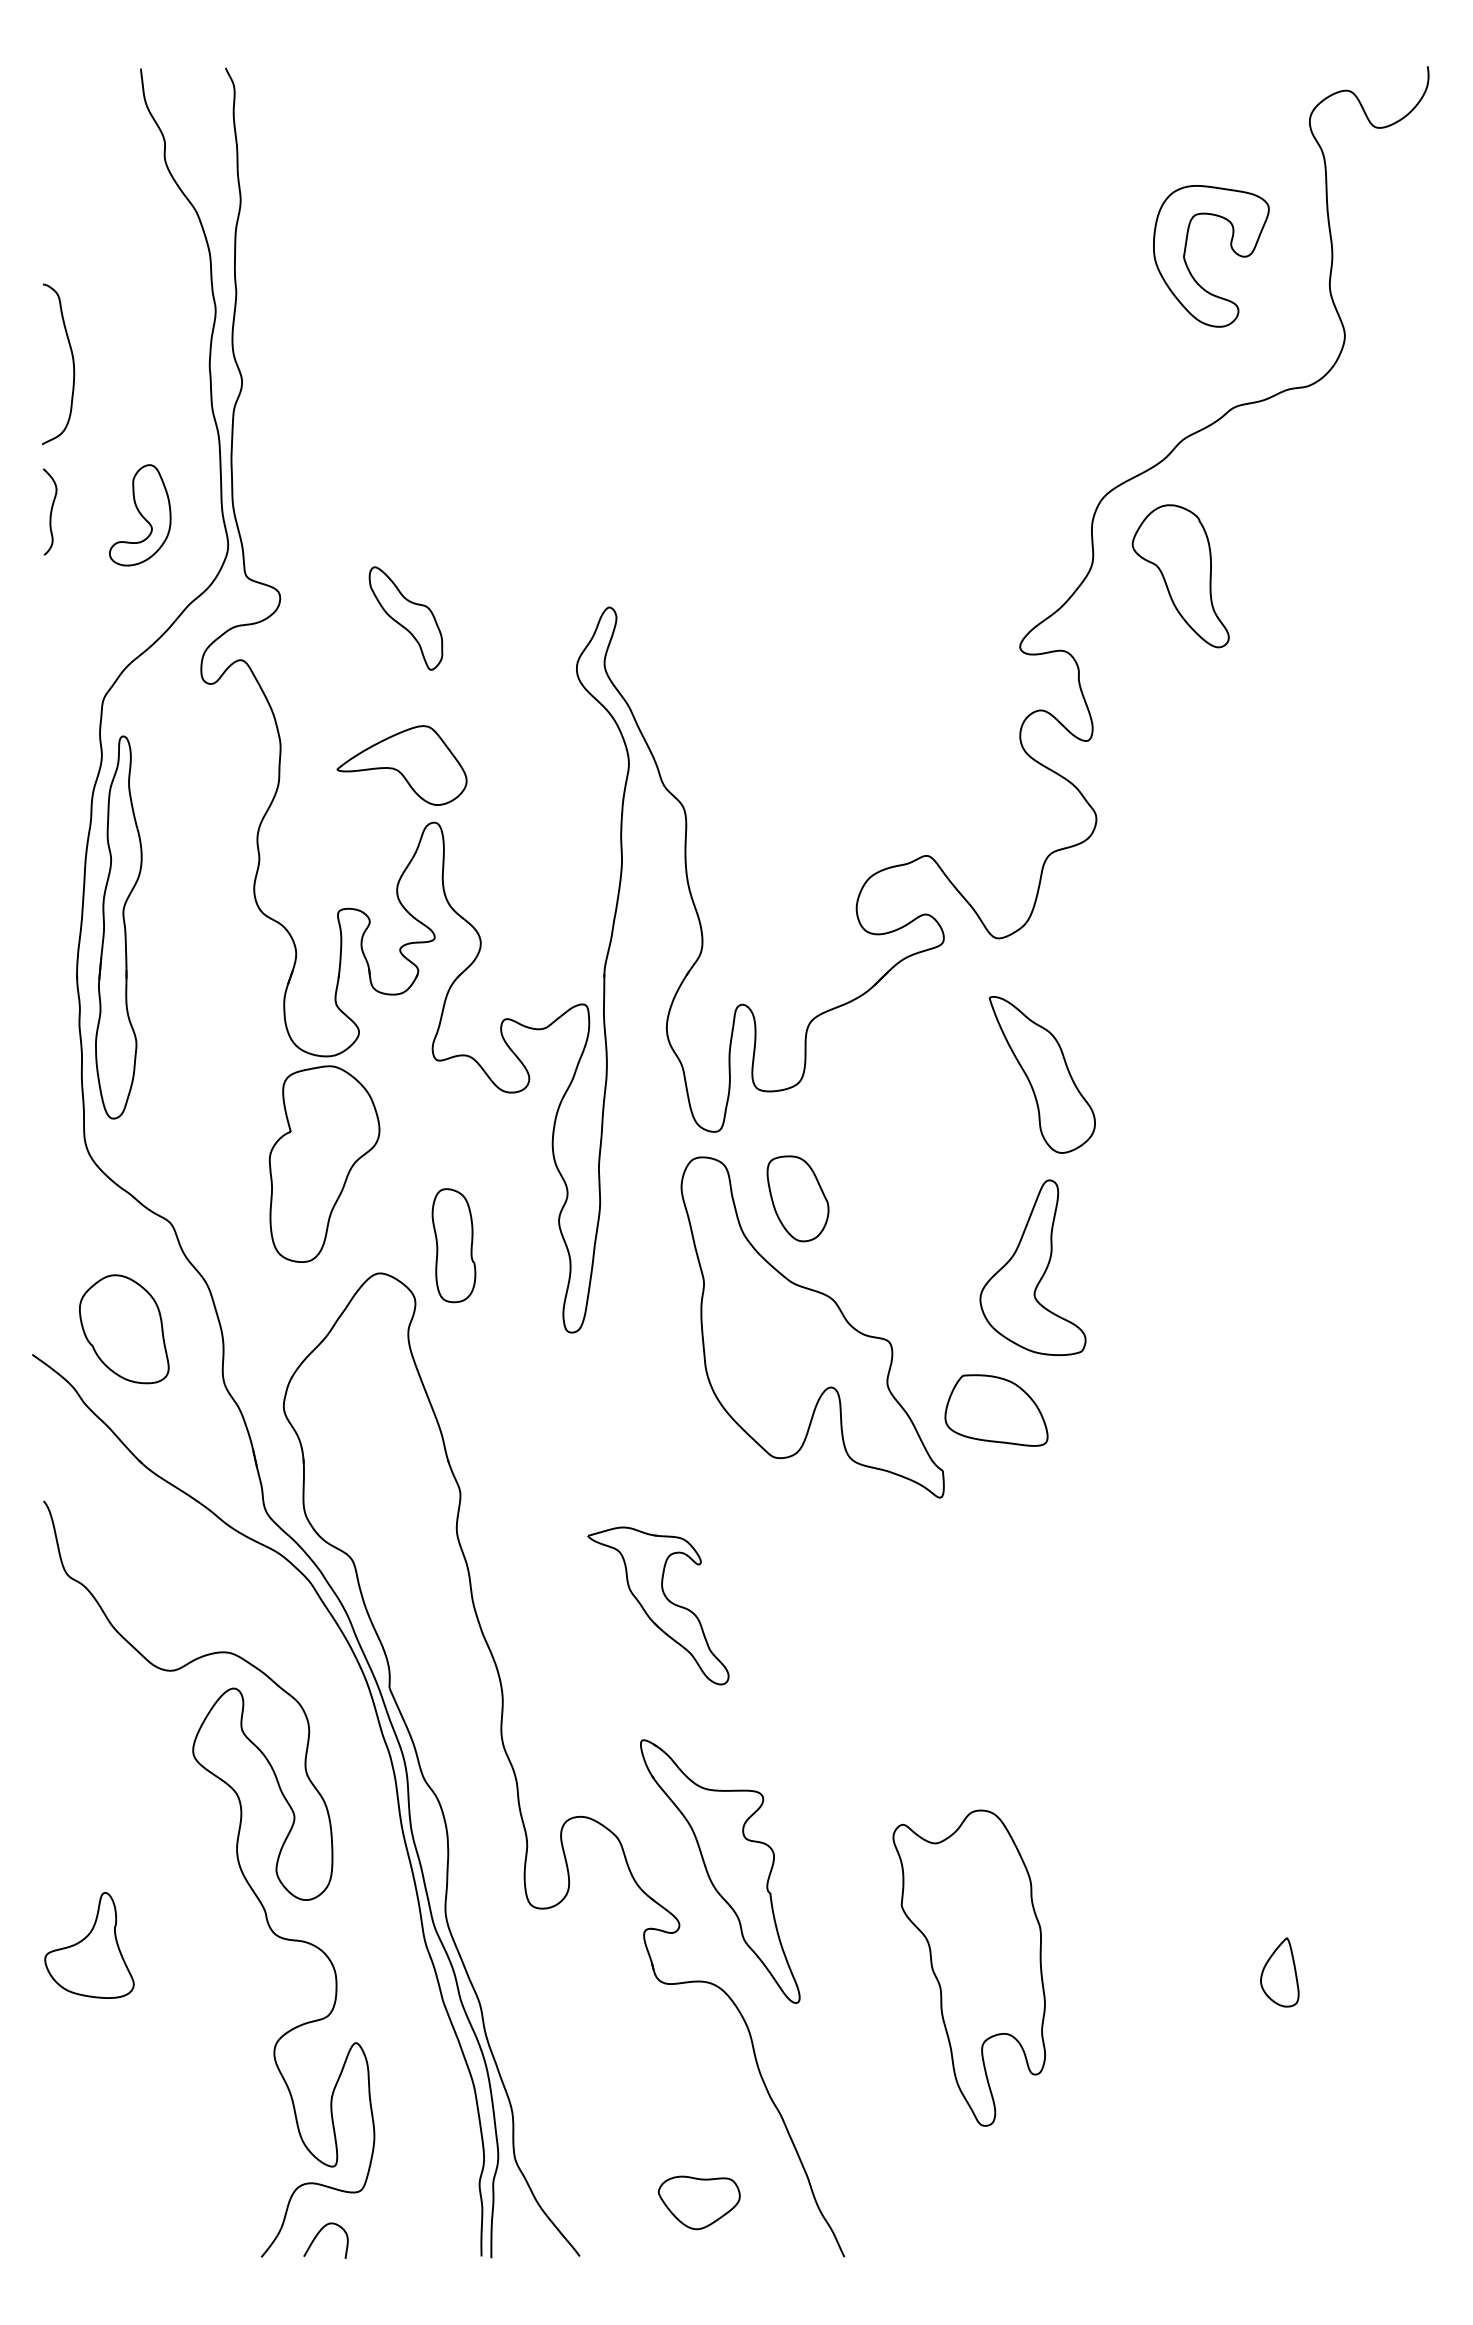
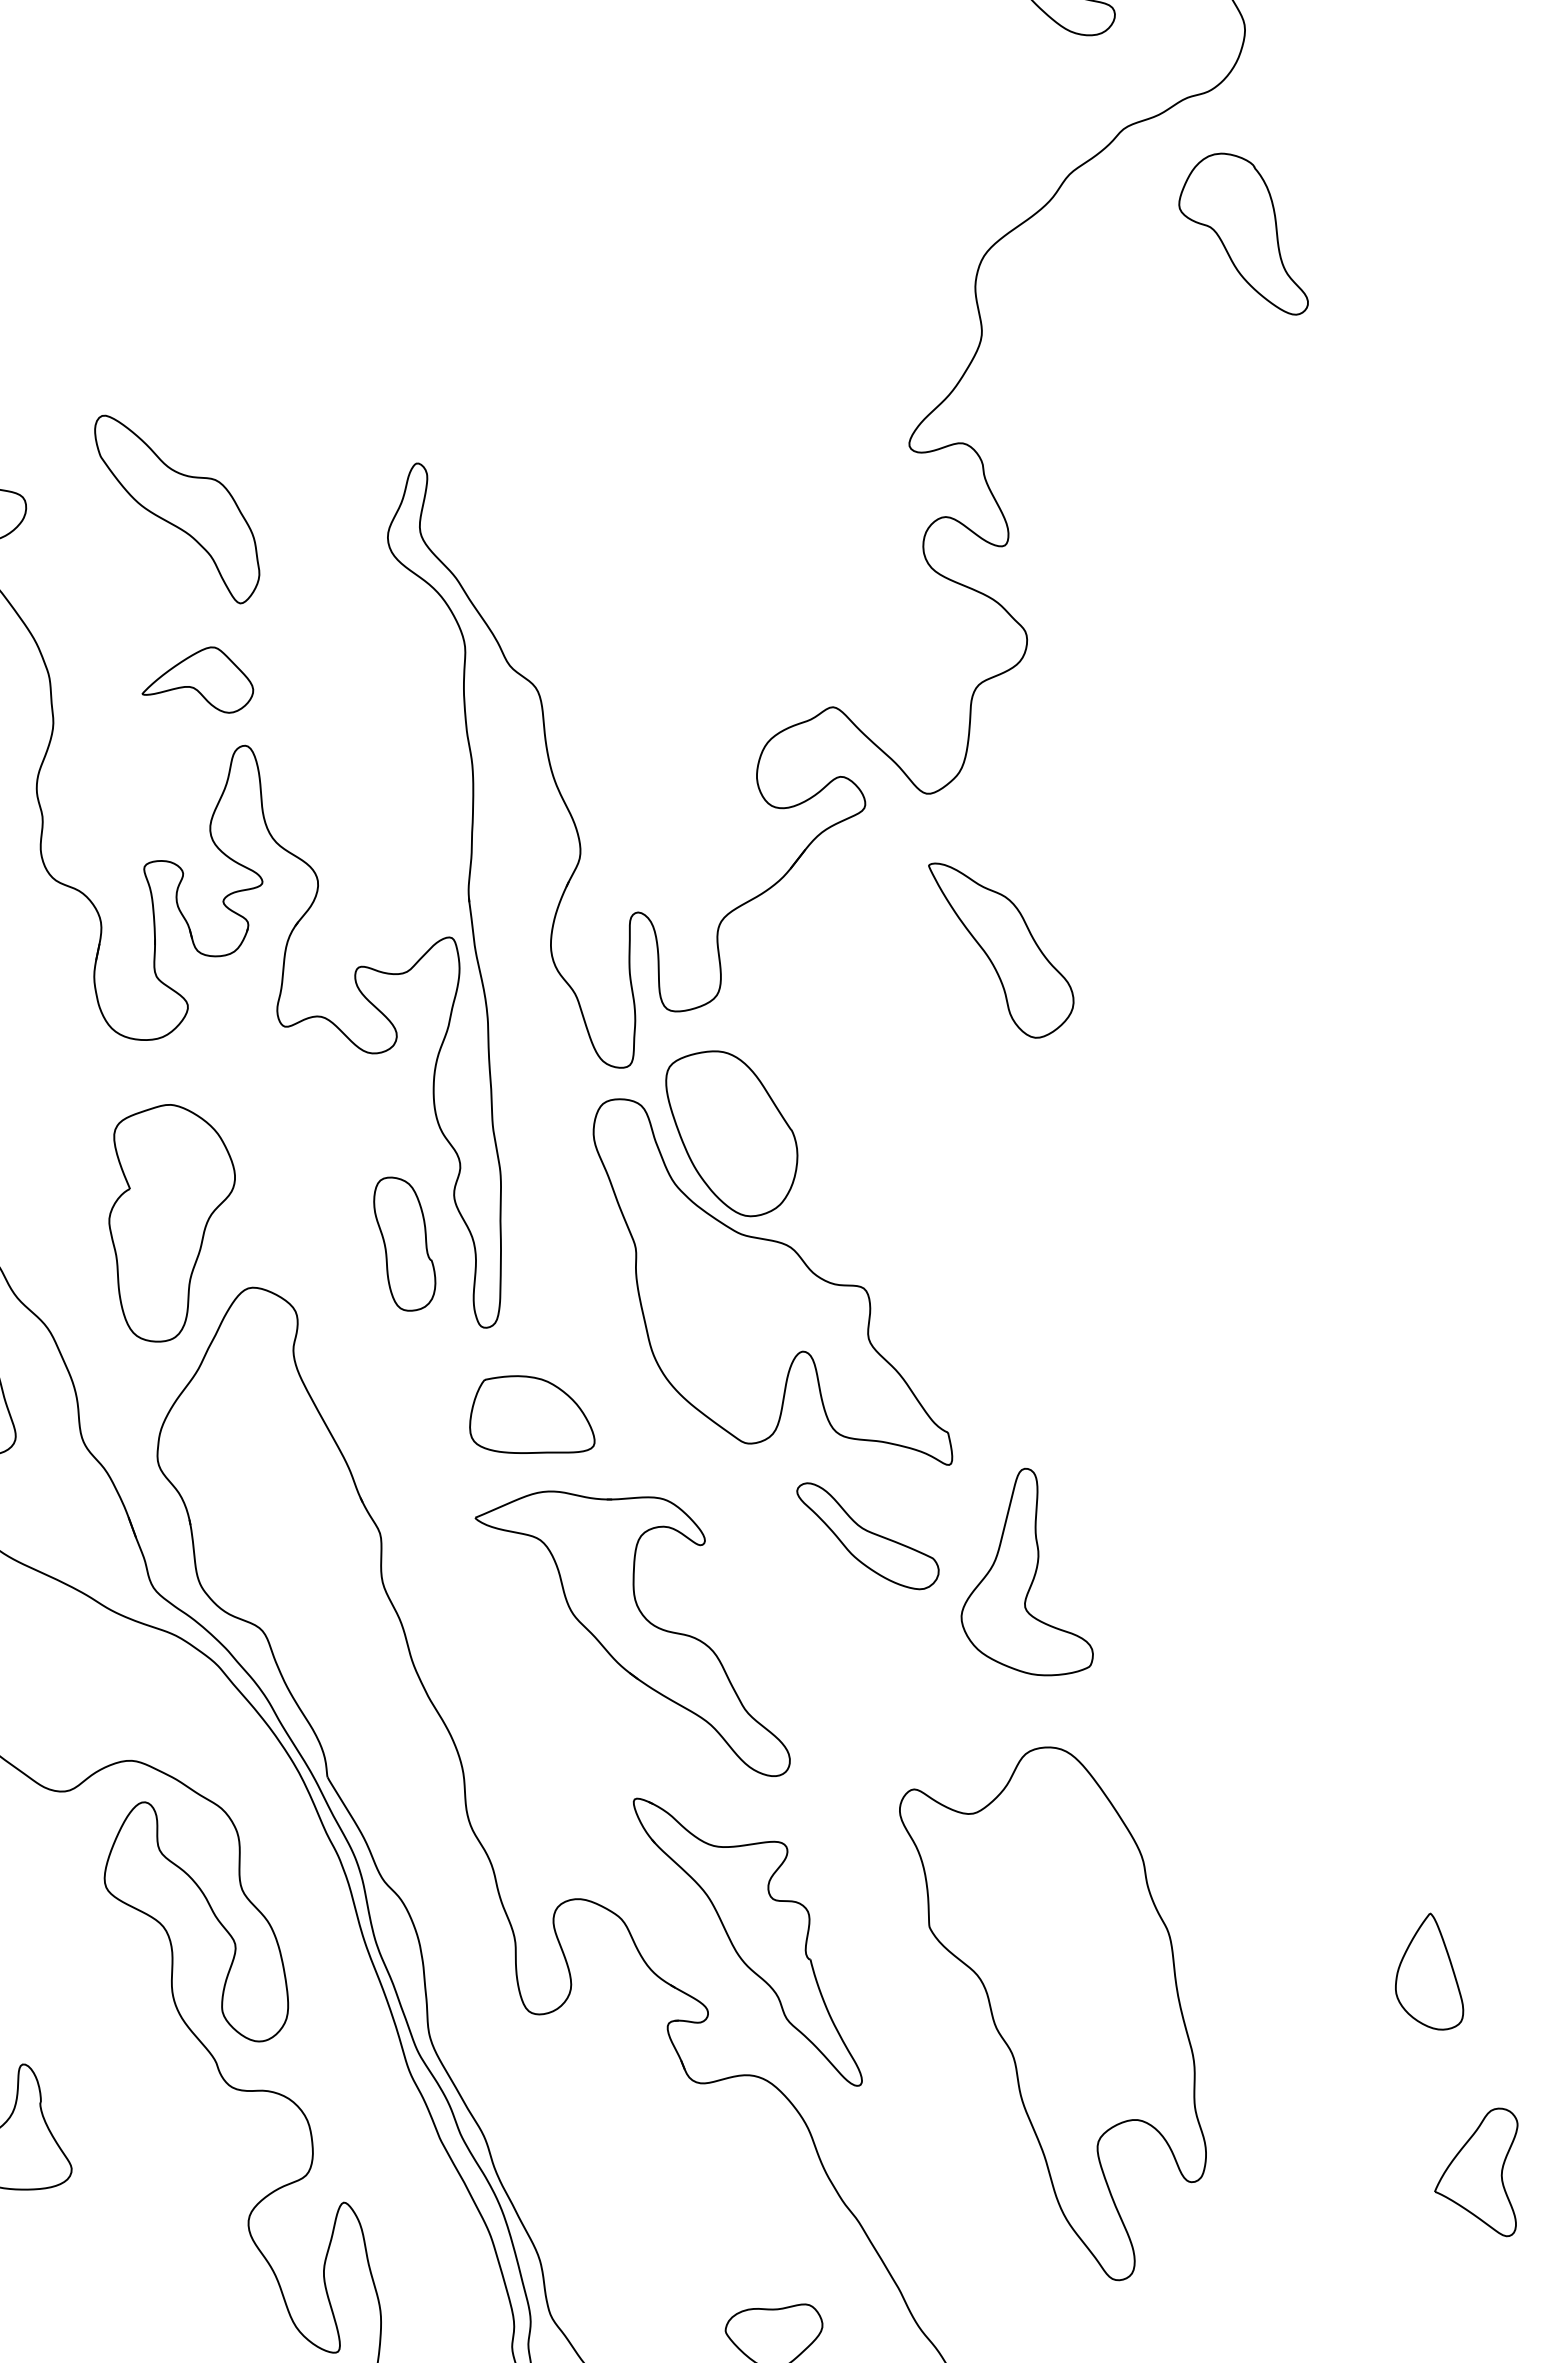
part: (1180, 576) -> (1241, 236), moved
part: (405, 618) -> (177, 508), size x1.67
part: (402, 765) -> (197, 683), size x0.71
part: (324, 1163) -> (174, 1221), moved
part: (797, 1198) -> (733, 1133), size x1.67
part: (453, 1245) -> (404, 1243), moved
part: (1032, 1267) -> (1018, 1574), moved
part: (996, 1410) -> (529, 1415), moved
part: (865, 1547) -> (868, 1535), added
part: (658, 1605) -> (632, 1636), size x1.67
part: (969, 1968) -> (1058, 2017), size x1.43
part: (1279, 1972) -> (1425, 1973), size x1.43
part: (1300, 2146) -> (1478, 2175), added

